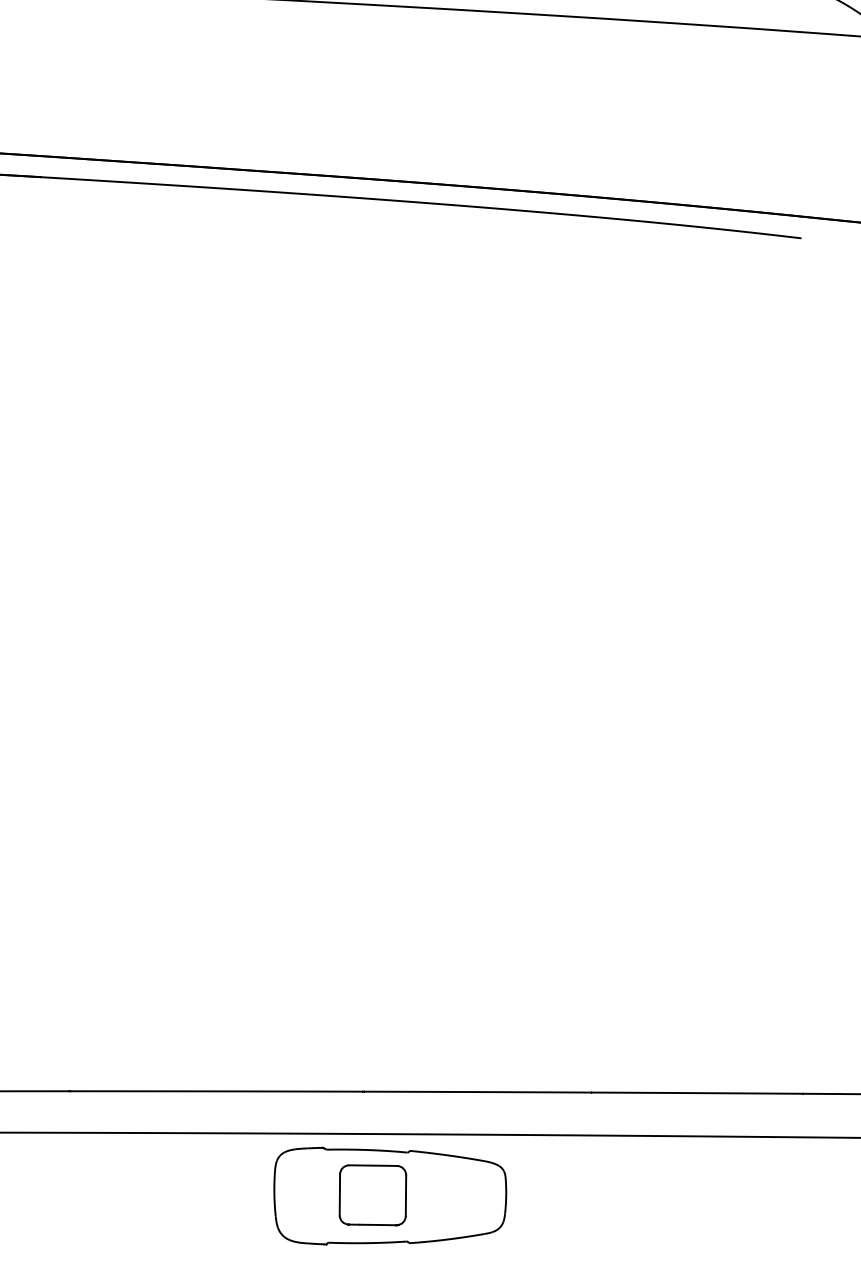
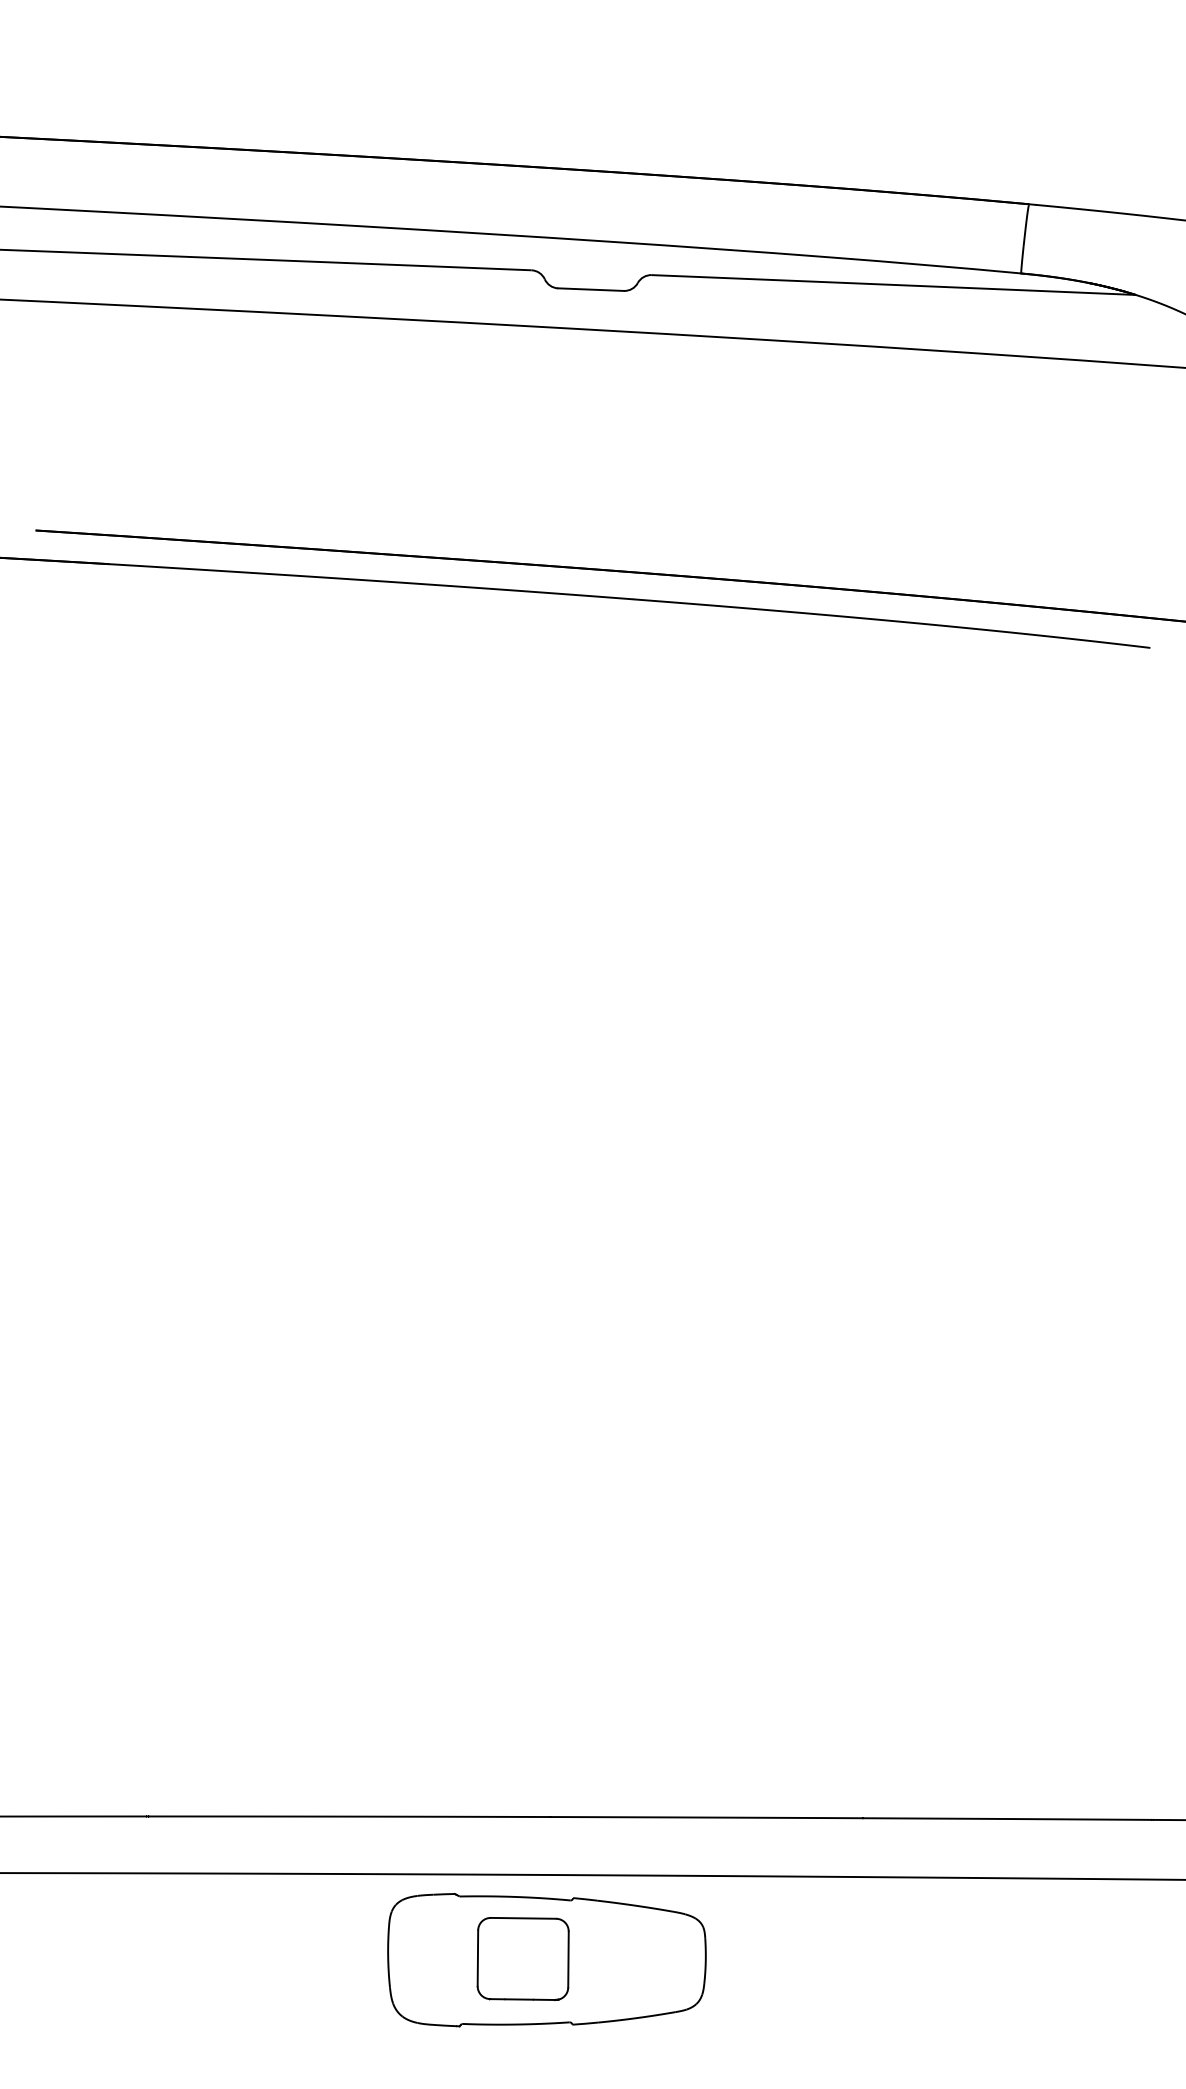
part: (389, 1196) -> (546, 1960), moved

